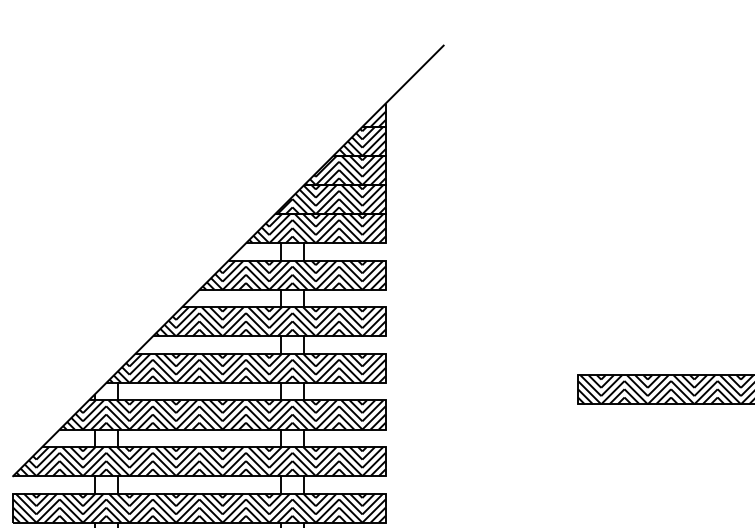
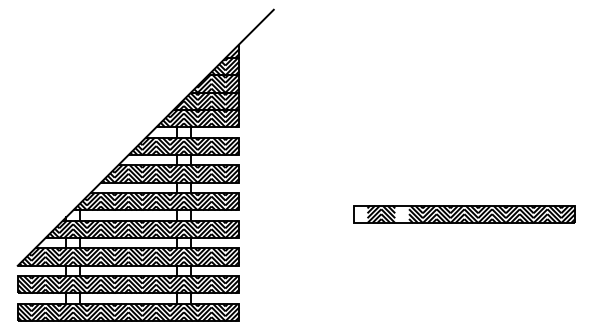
hatch: (589, 389) -> (360, 214), removed
hatch: (660, 389) -> (402, 214), removed

